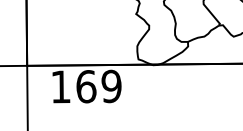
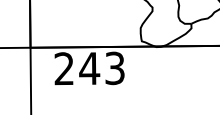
text: (86, 86) -> (89, 68), 169 -> 243

